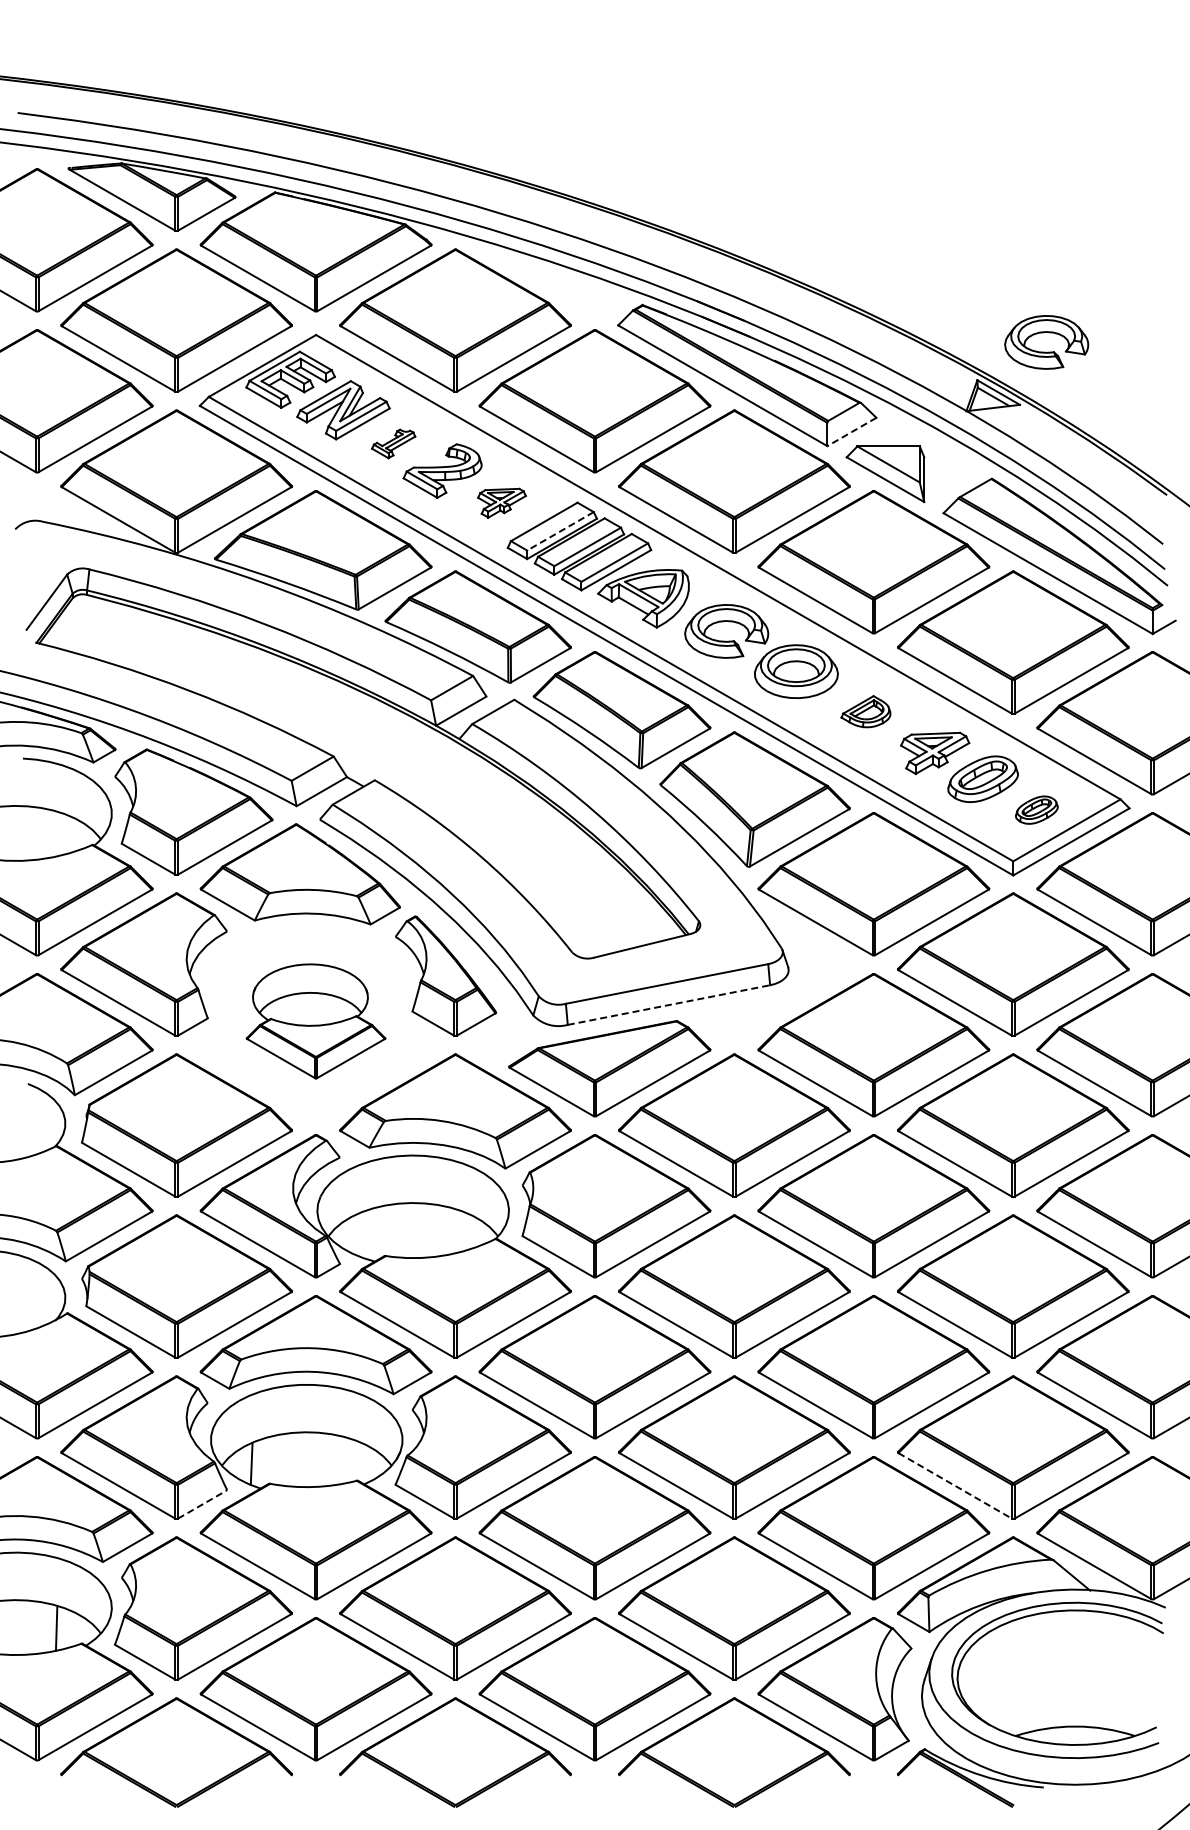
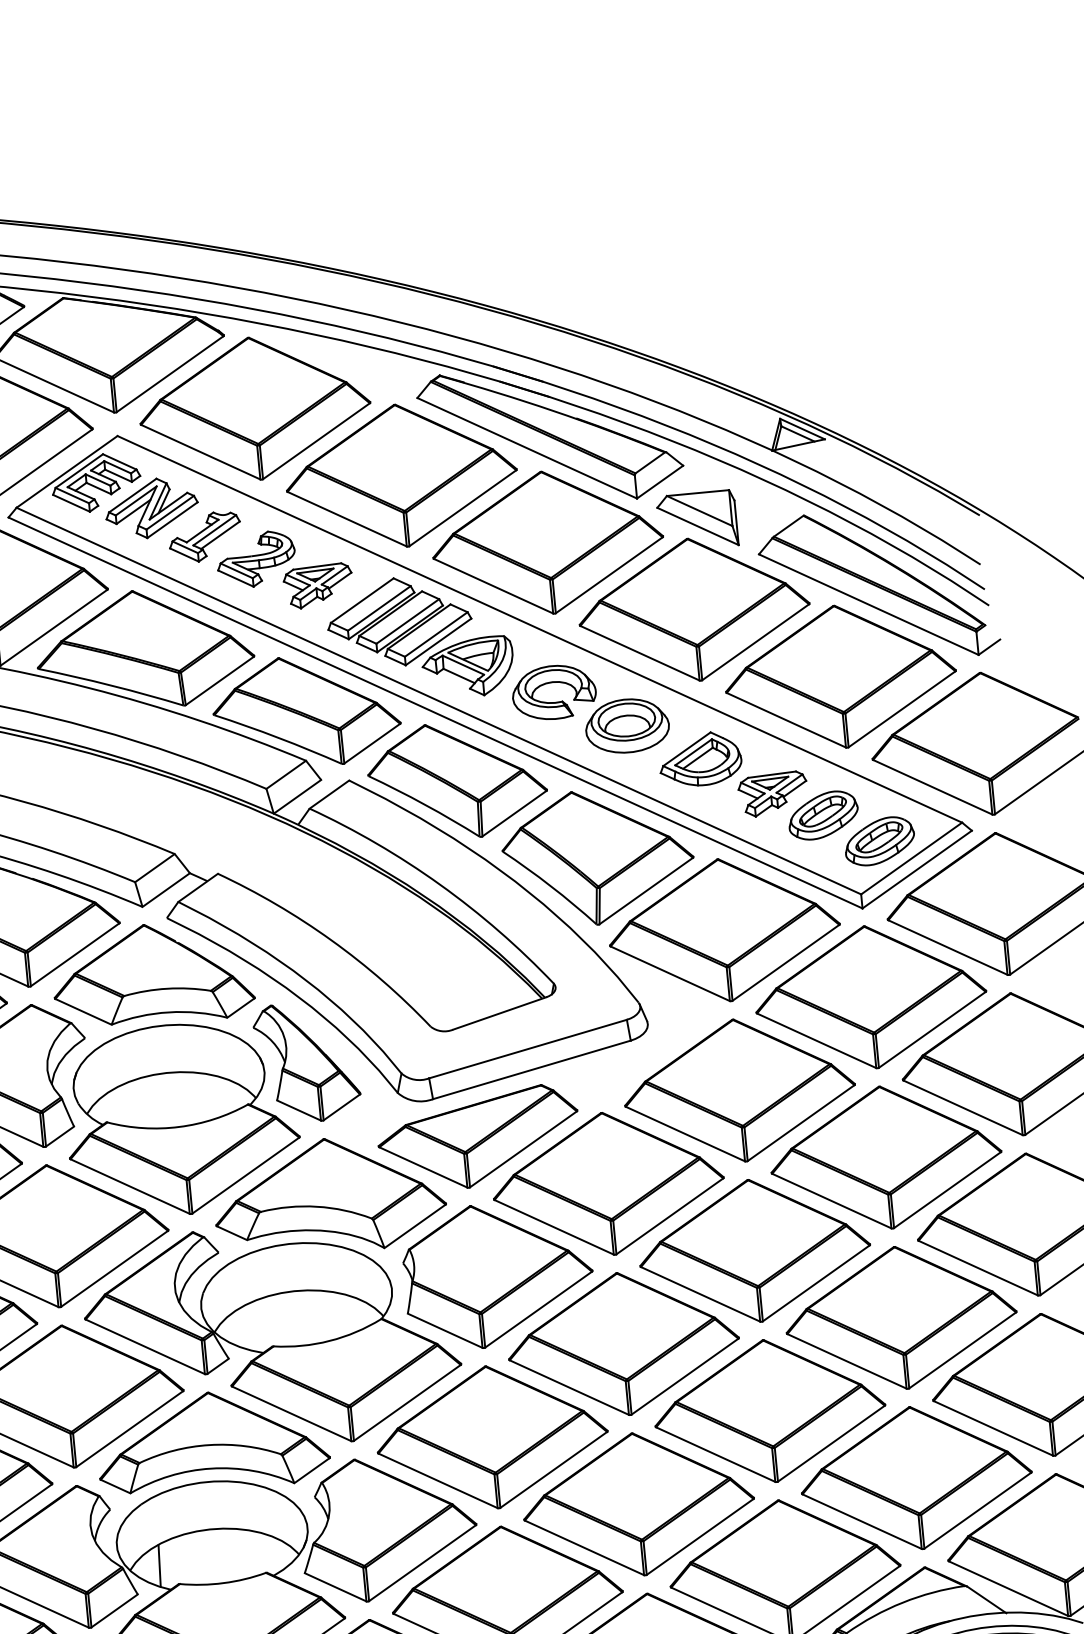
part: (1045, 351) -> (845, 383), removed
line: (851, 432) -> (659, 482), dashed -> solid
part: (393, 443) -> (204, 536), size x1.67
part: (501, 502) -> (317, 585), size x1.43
line: (560, 531) -> (379, 608), dashed -> solid
part: (865, 711) -> (699, 759), size x1.67
part: (1036, 809) -> (879, 840), size x1.67
line: (669, 1004) -> (532, 1069), dashed -> solid
part: (315, 1021) -> (181, 1119), size x1.67
line: (955, 1485) -> (862, 1521), dashed -> solid
line: (203, 1504) -> (115, 1610), dashed -> solid

